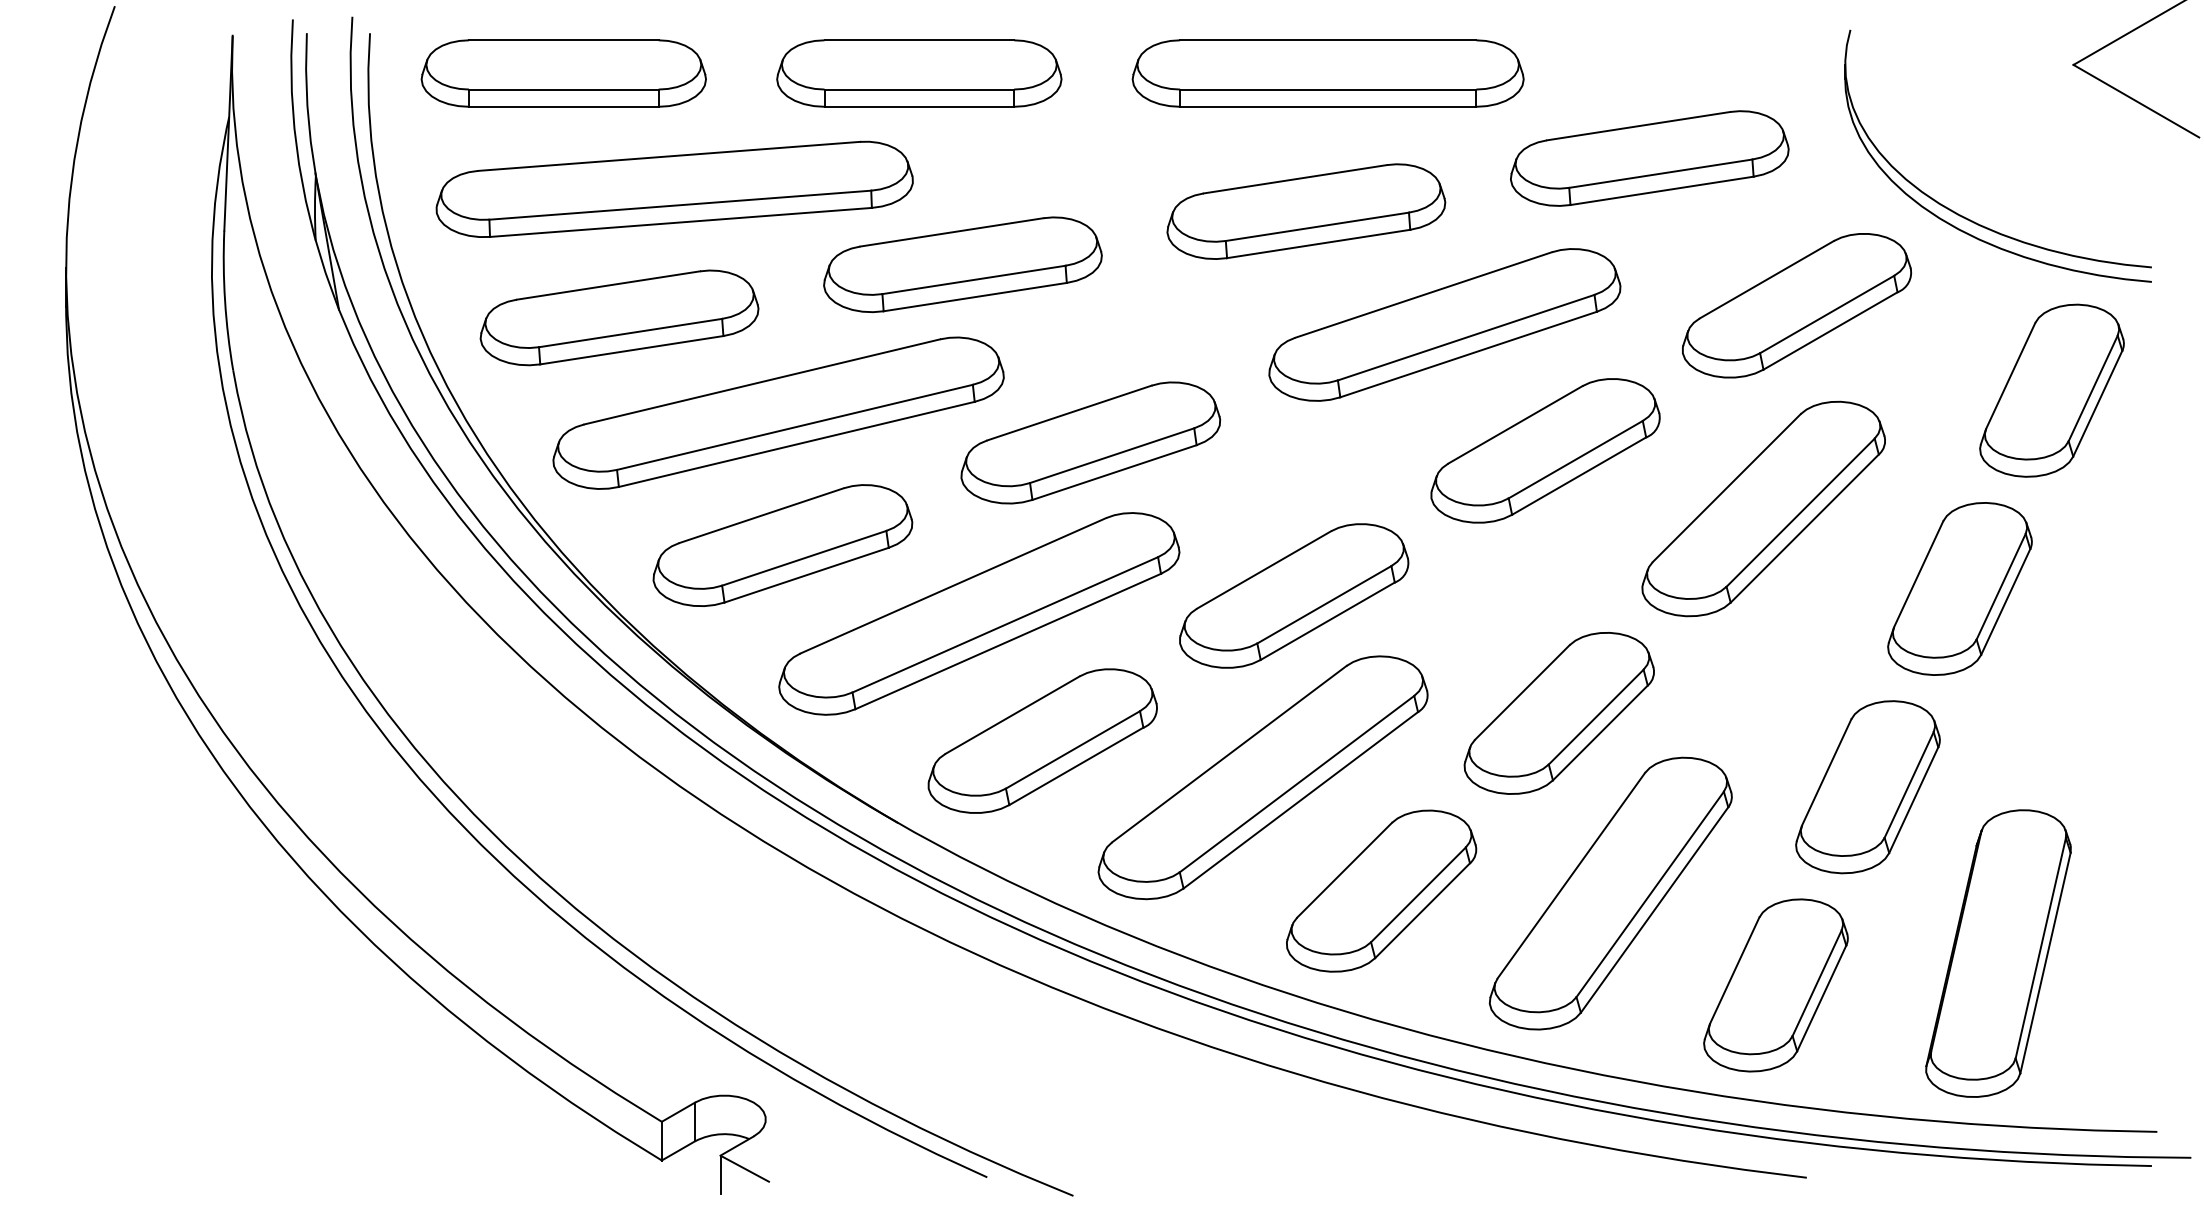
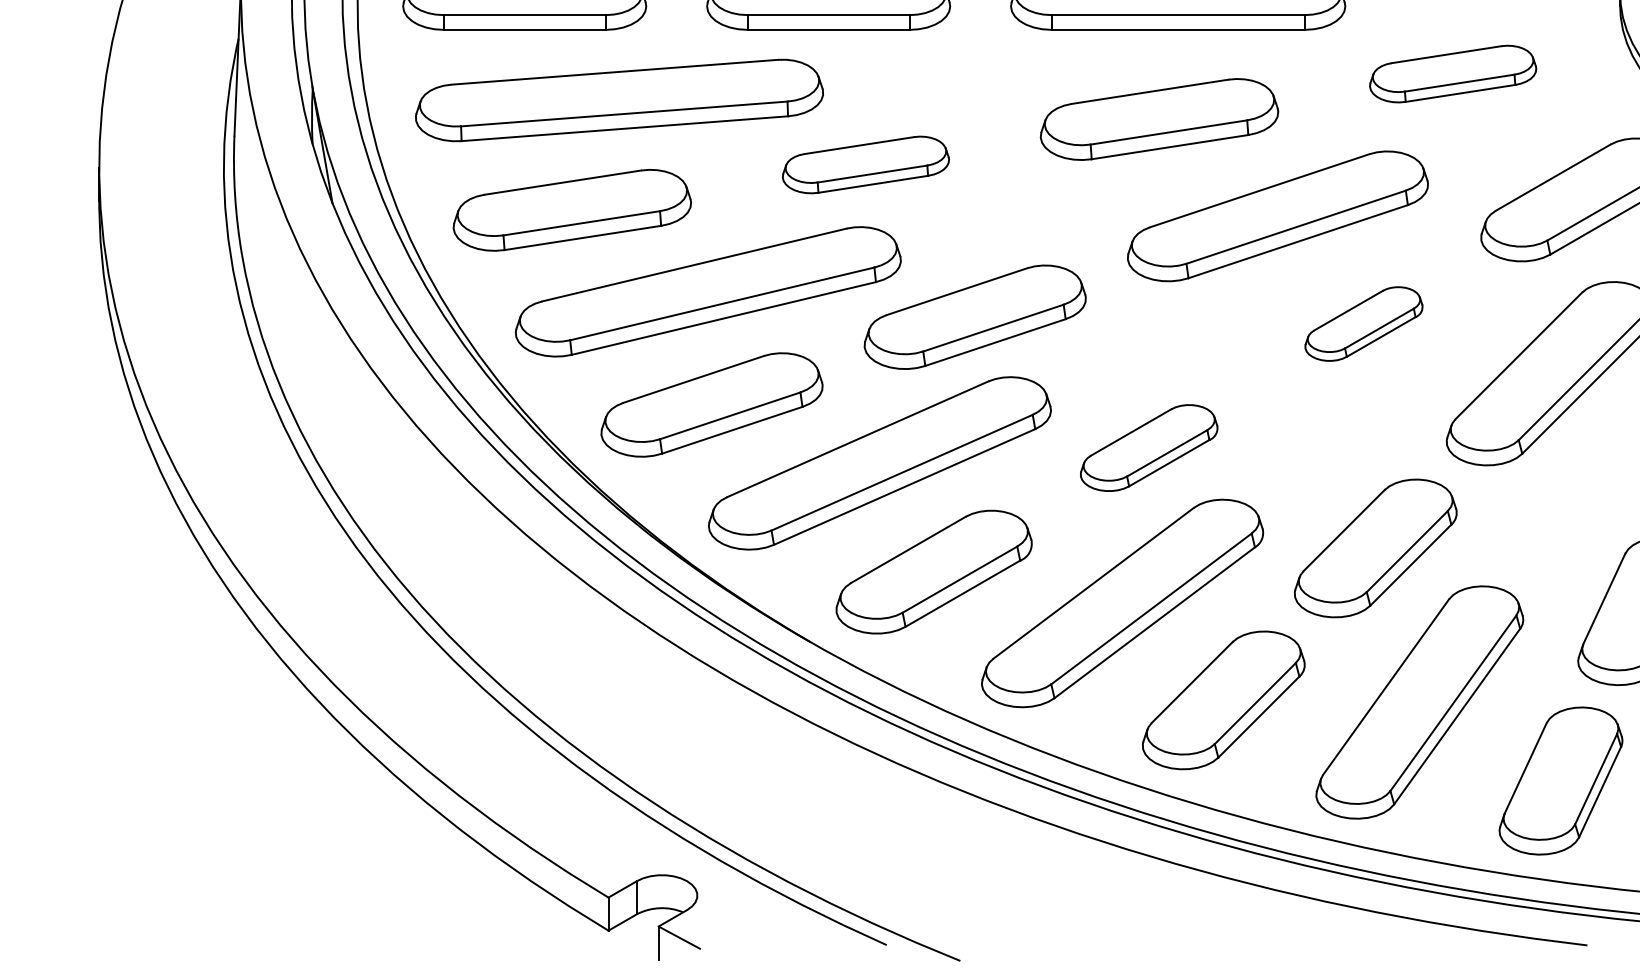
part: (1649, 158) -> (1452, 74), size x0.7
part: (962, 264) -> (865, 164), size x0.7
part: (1545, 450) -> (1363, 323), size x0.6
part: (1294, 595) -> (1149, 447), size x0.7

